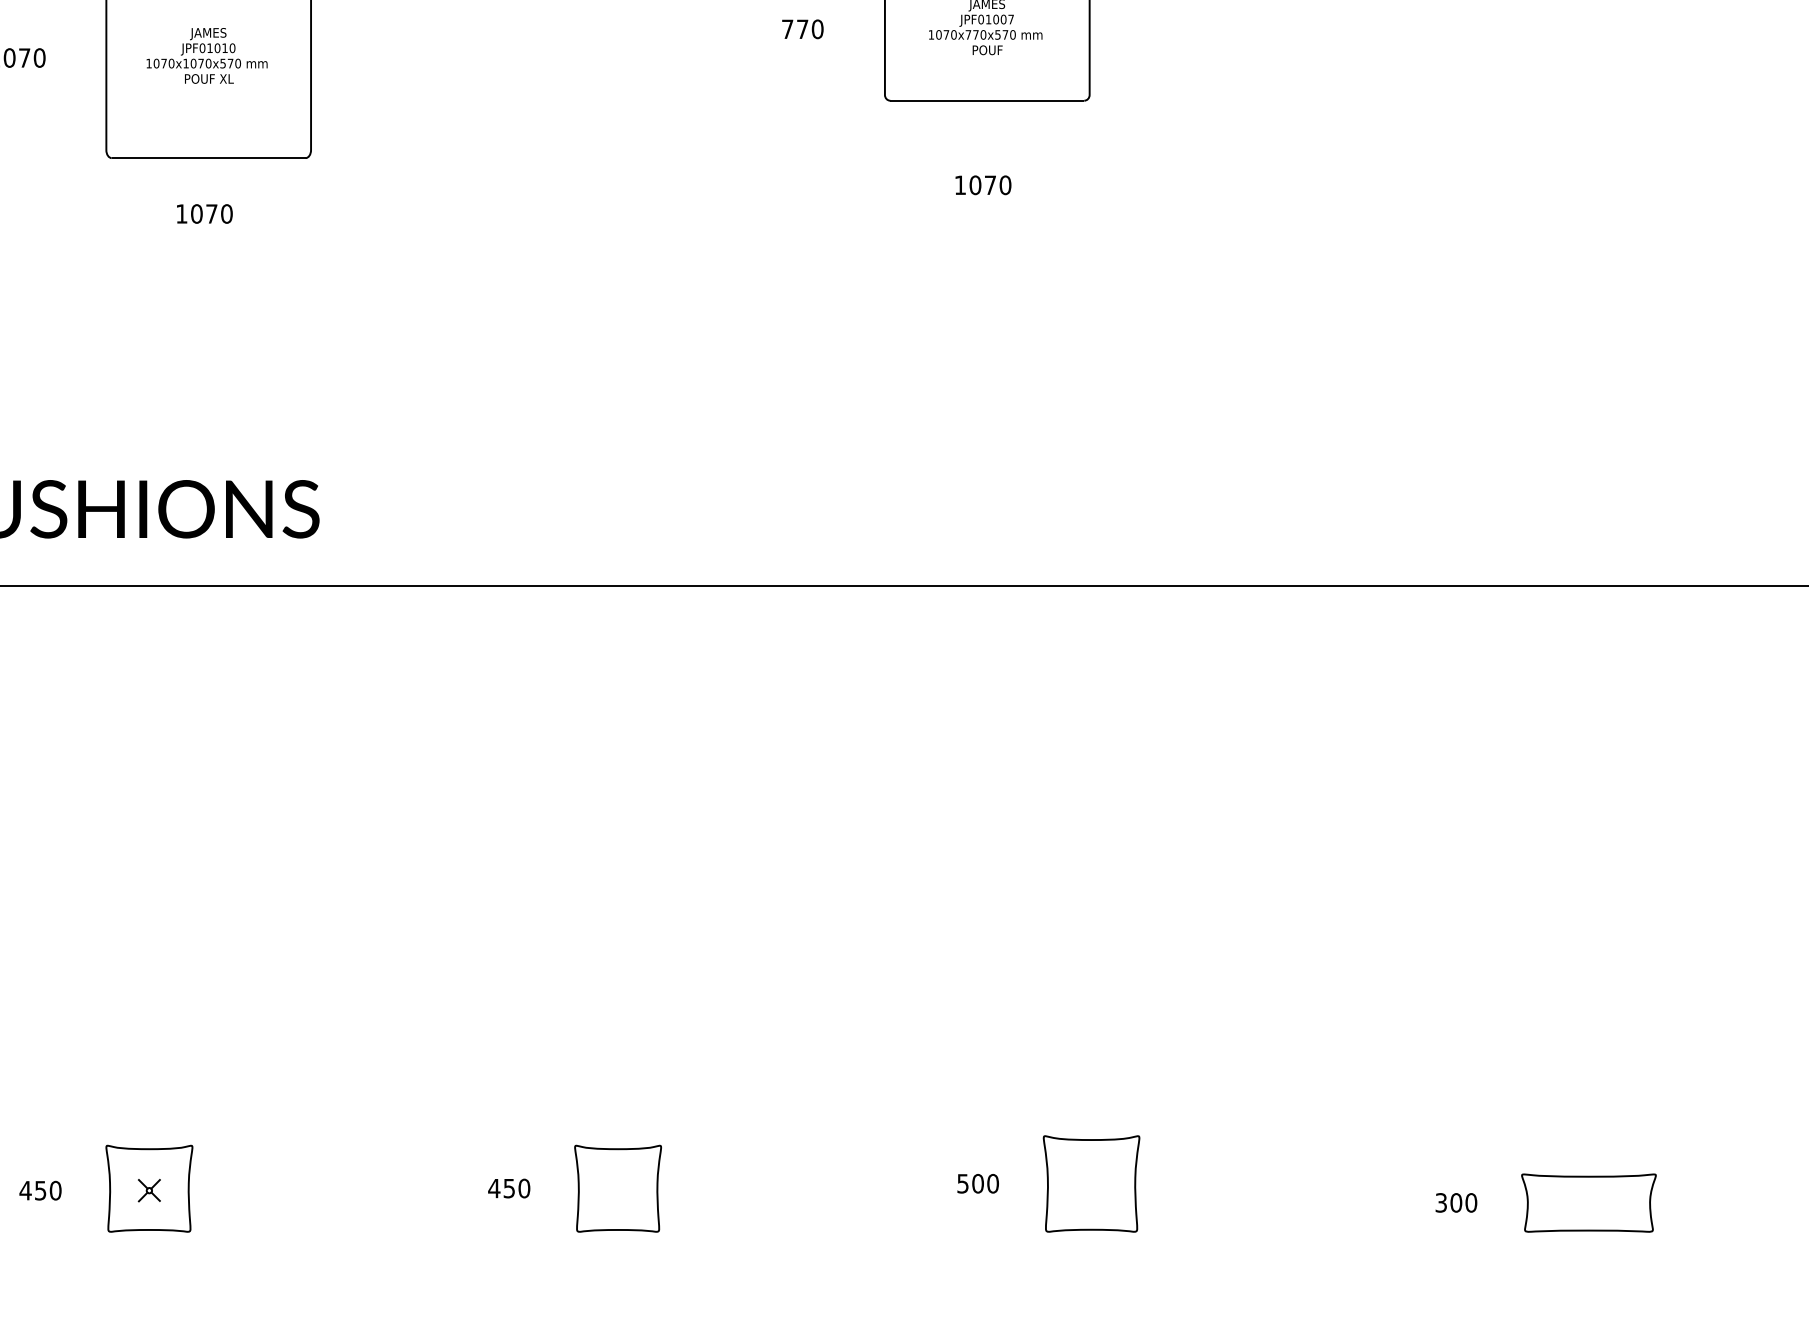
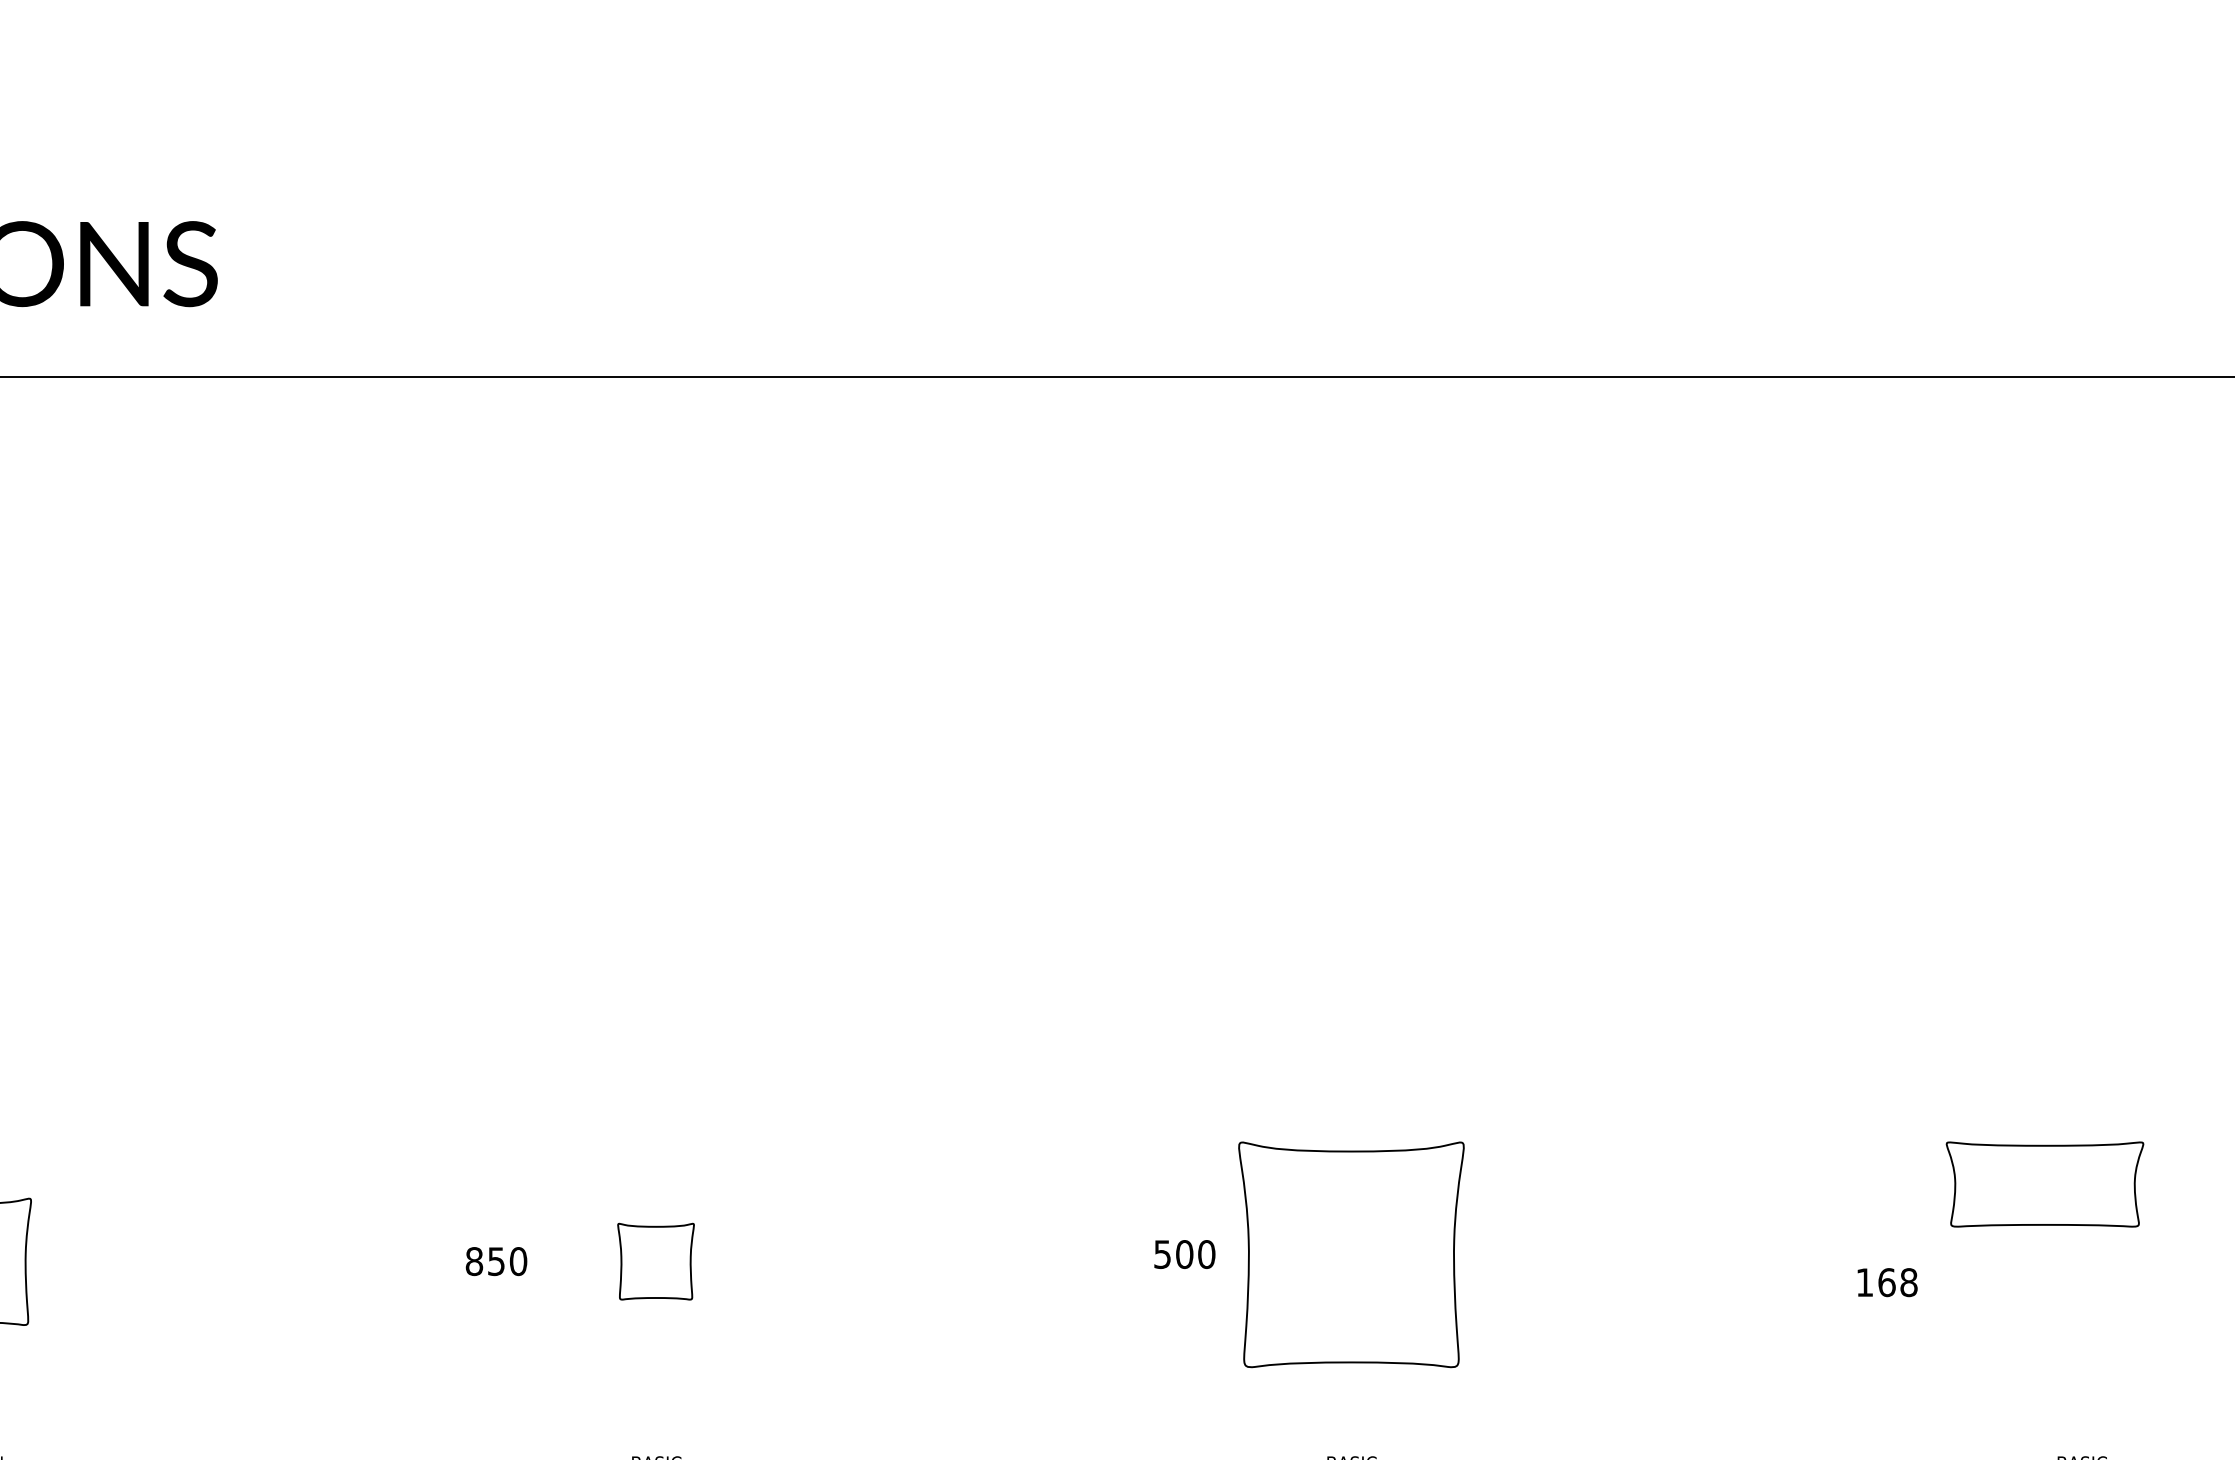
part: (1091, 1183) -> (1351, 1254), size x1.6
text: (494, 1188) -> (474, 1261), 450 -> 850
part: (617, 1188) -> (655, 1261), size x0.6
text: (1456, 1202) -> (1887, 1282), 300 -> 168
part: (1588, 1202) -> (2044, 1183), moved

